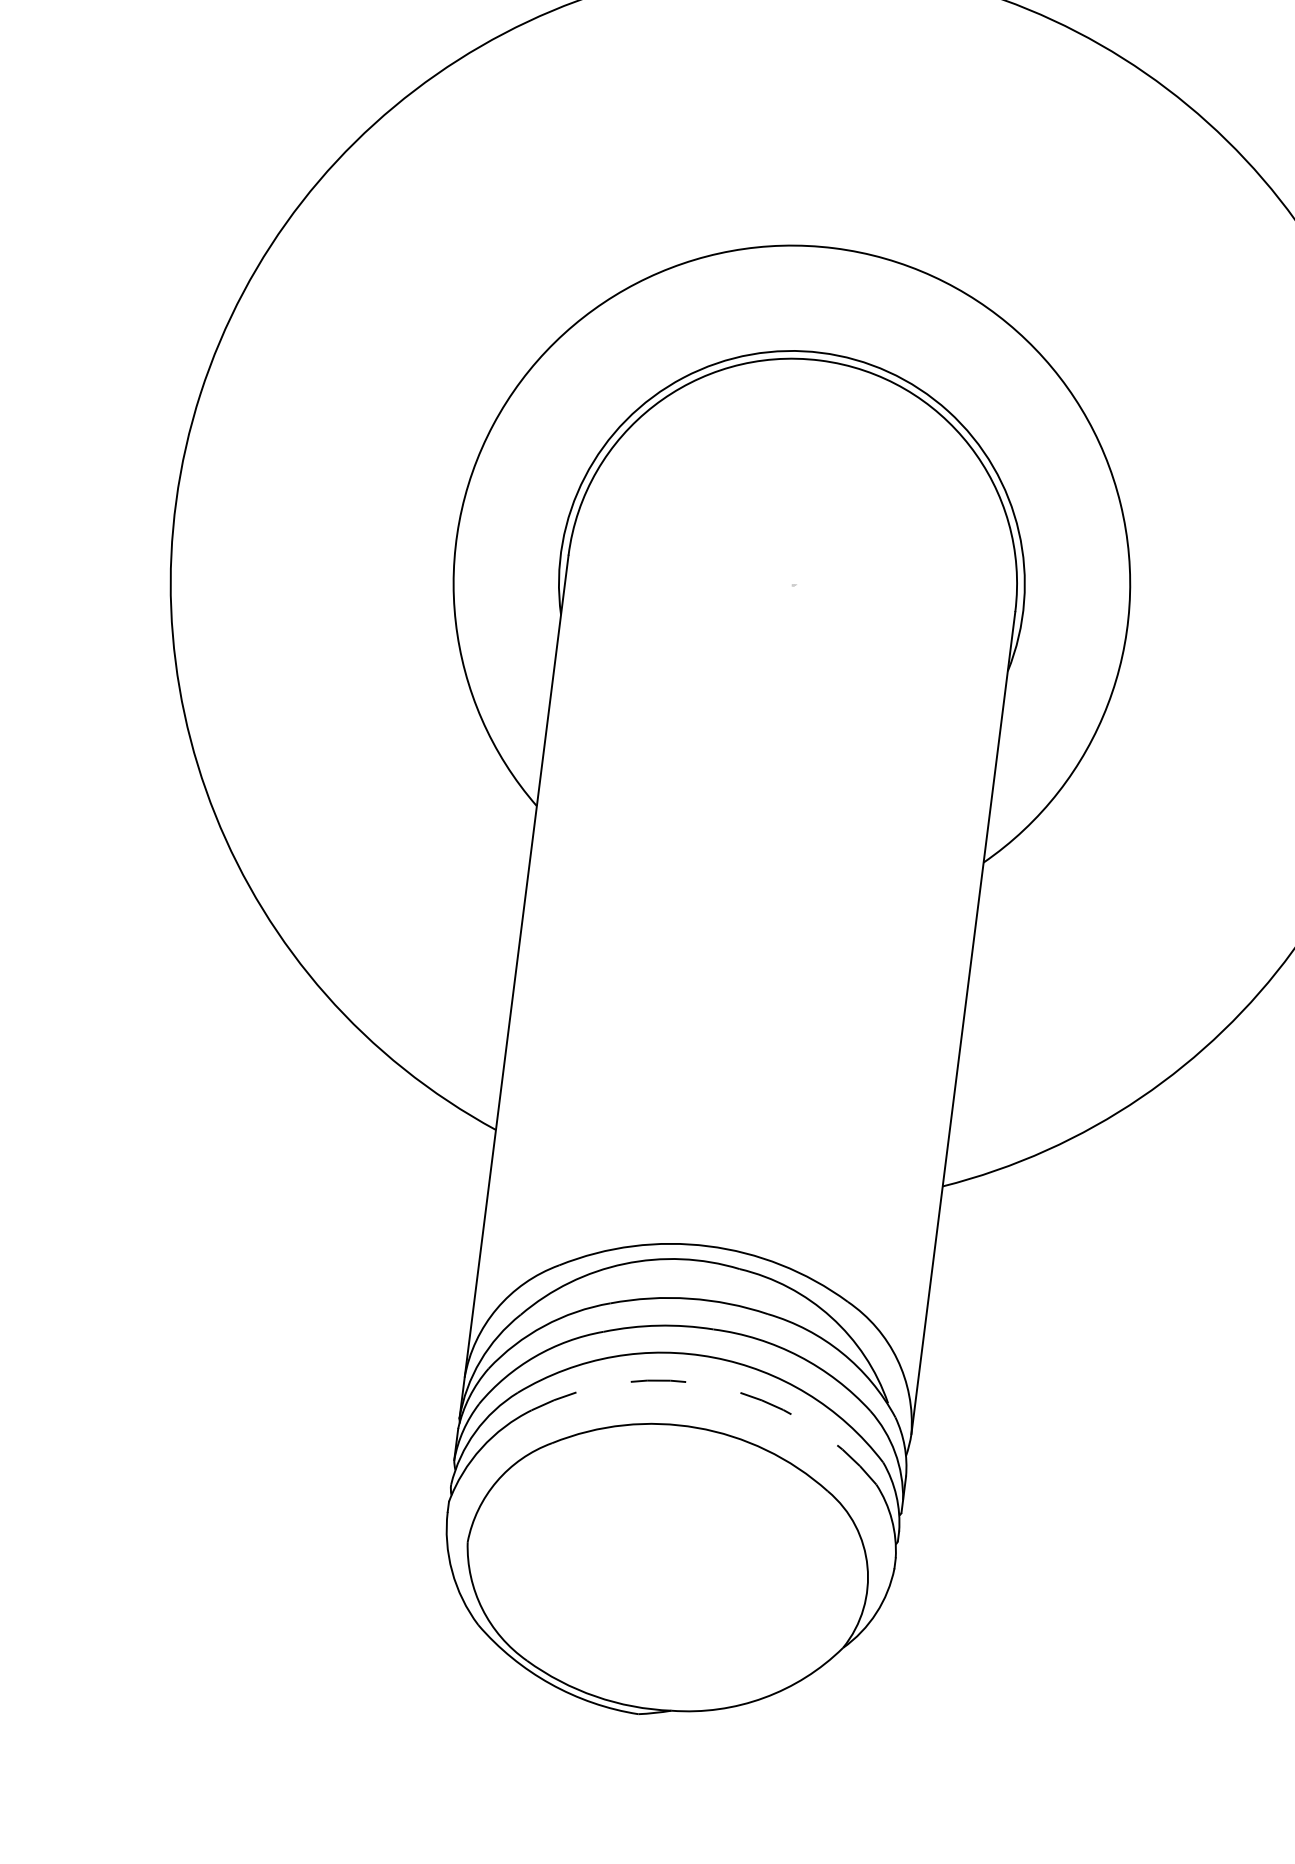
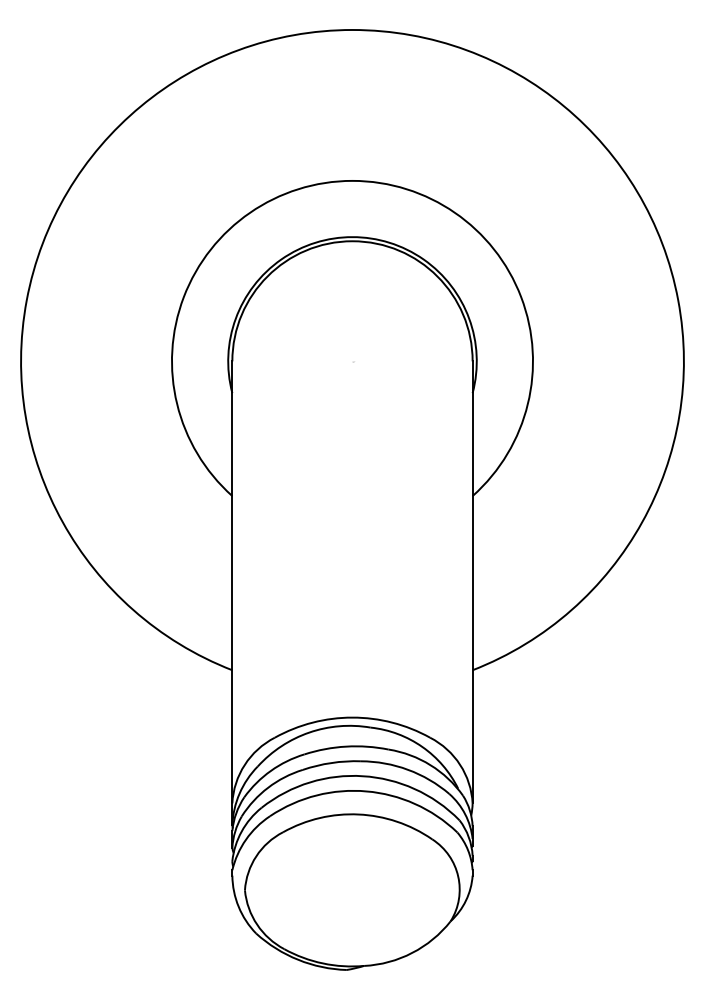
arc: (716, 1386) -> (366, 791), dashed -> solid

